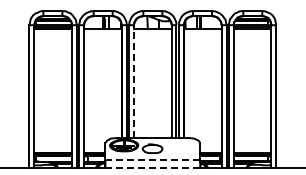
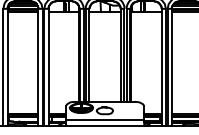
line: (133, 81) -> (89, 55), dashed -> solid
line: (153, 159) -> (105, 119), dashed -> solid
line: (153, 167) -> (105, 126), dashed -> solid

